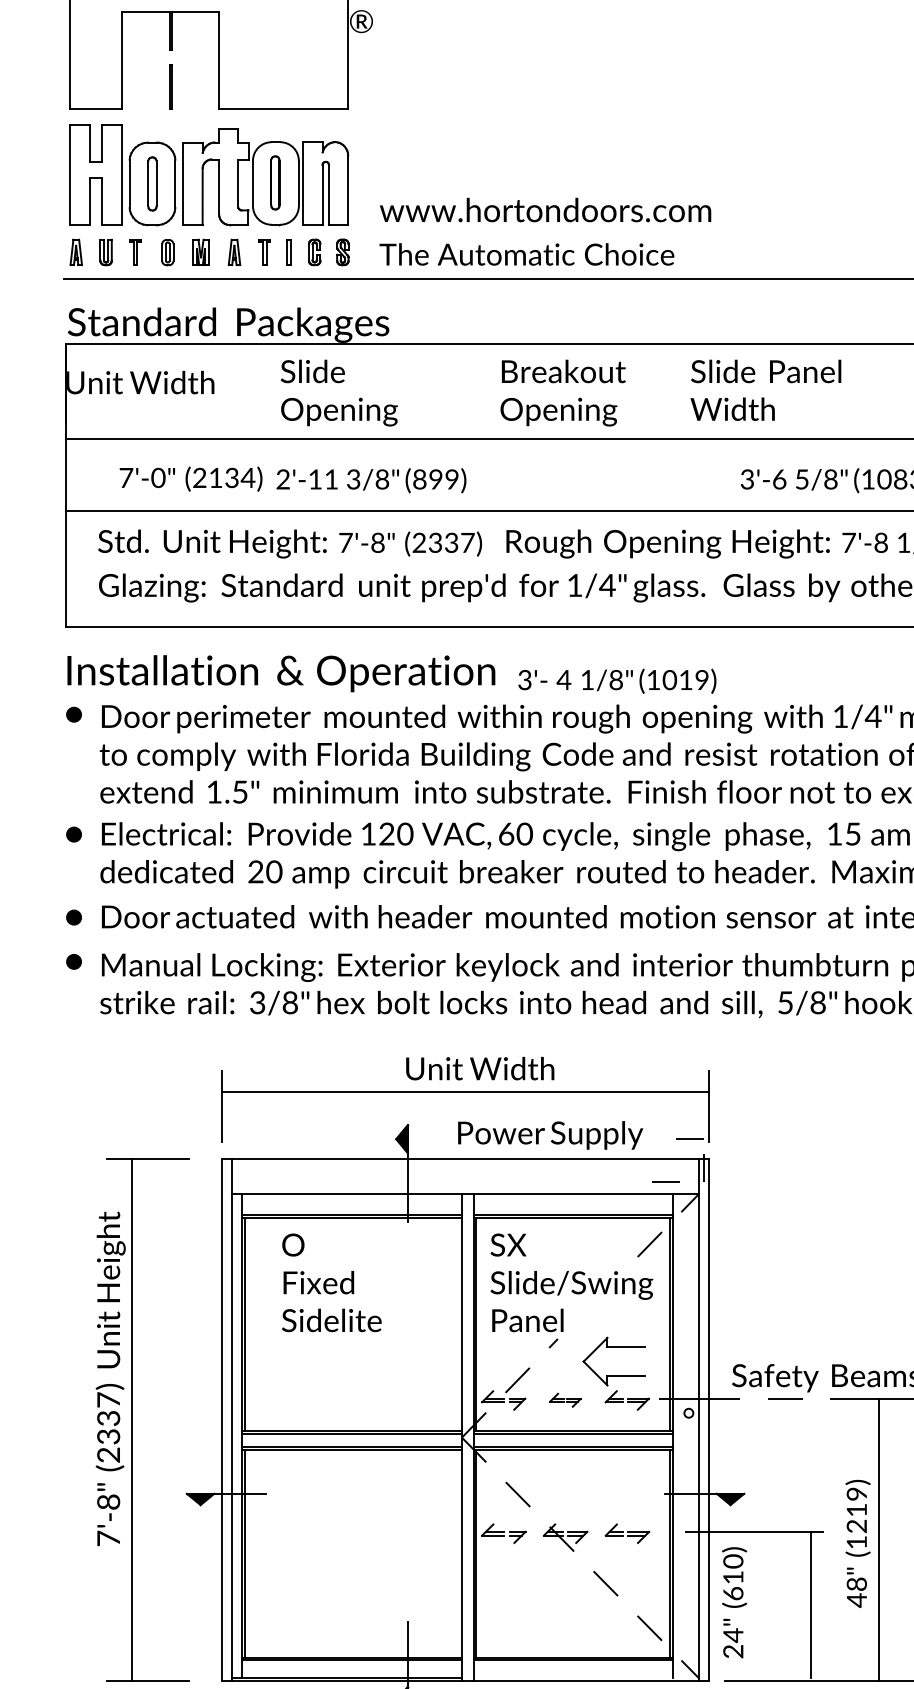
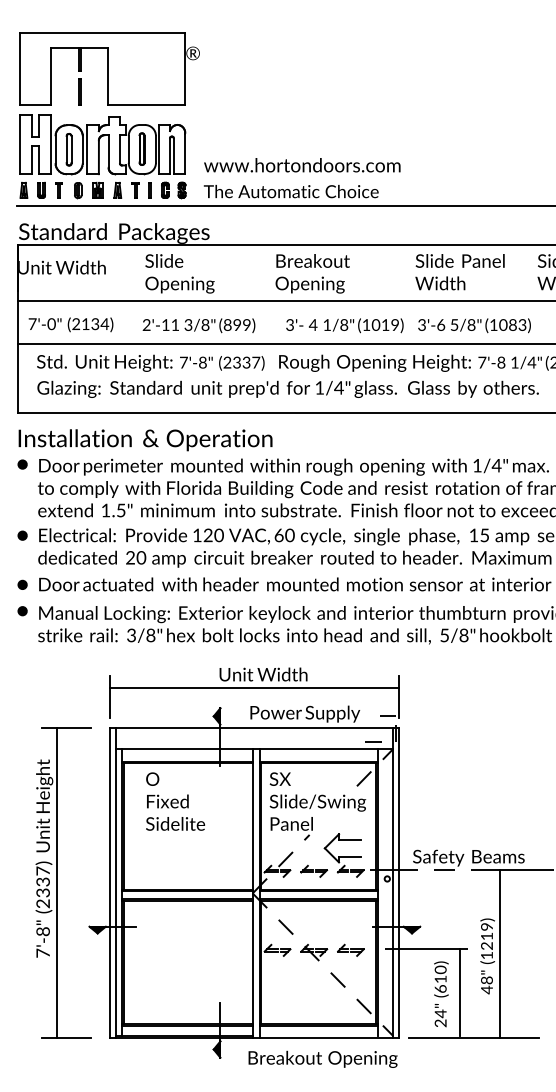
text: (765, 390) -> (459, 272), moved
text: (190, 478) -> (70, 324), moved
text: (616, 680) -> (344, 325), moved
part: (564, 1398) -> (313, 870), size x1.43
text: (734, 1602) -> (441, 994), moved

